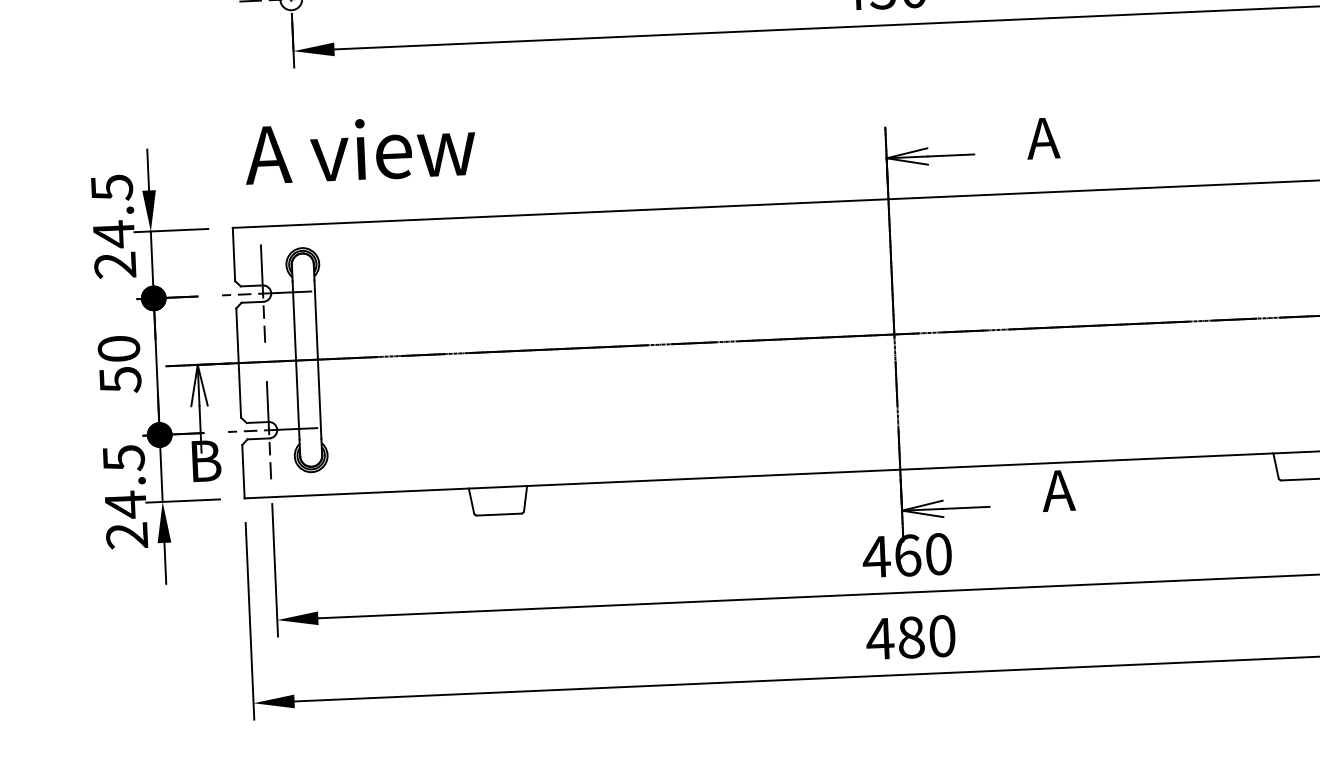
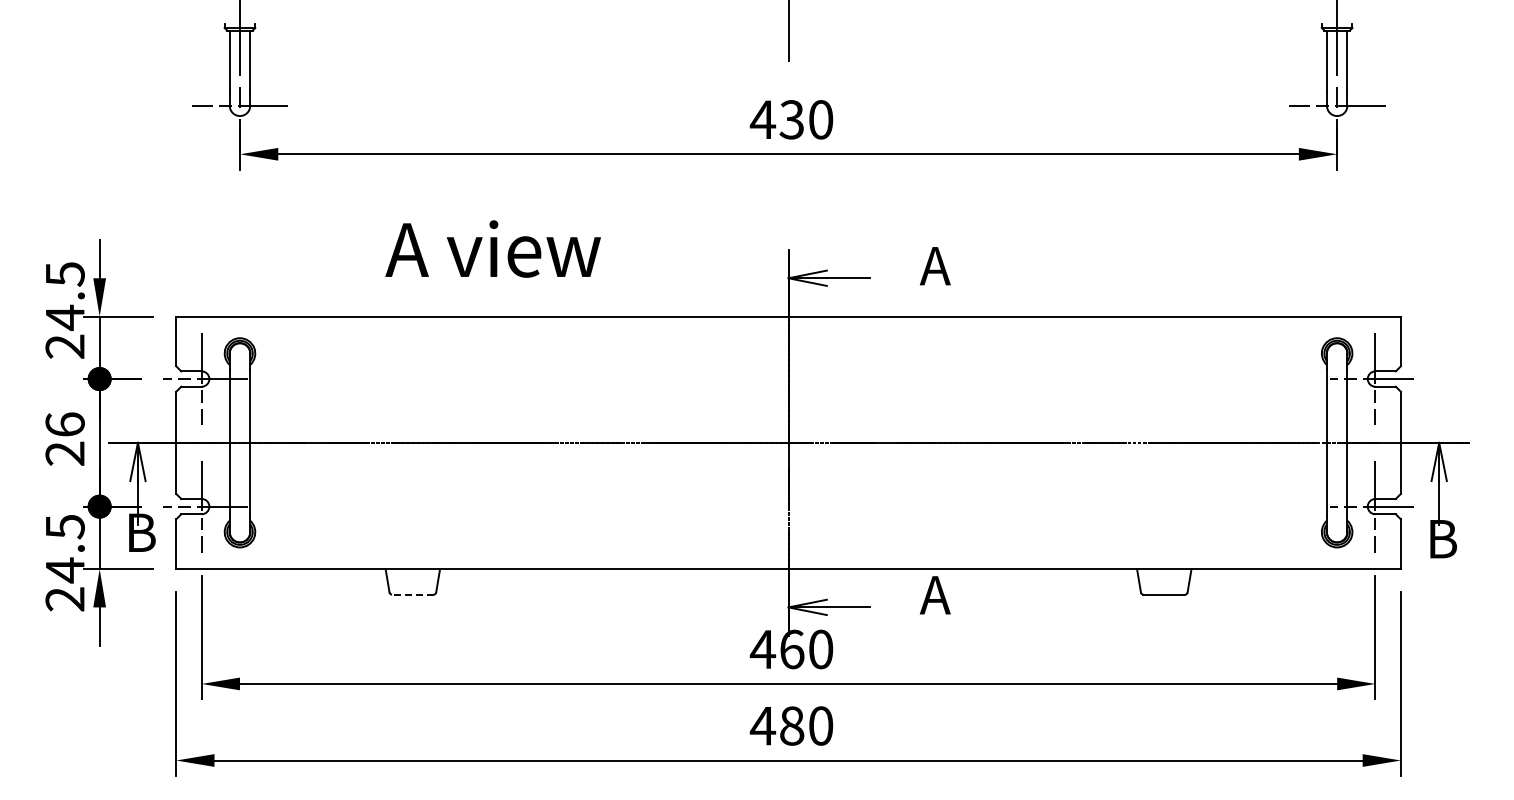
text: (359, 149) -> (492, 248), moved
text: (118, 364) -> (64, 439), 50 -> 26
line: (498, 514) -> (412, 594), solid -> dashed

